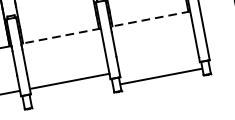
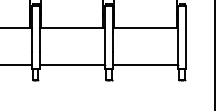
line: (150, 18) -> (145, 27), dashed -> solid
line: (61, 35) -> (72, 27), dashed -> solid
line: (161, 76) -> (145, 64), moved

